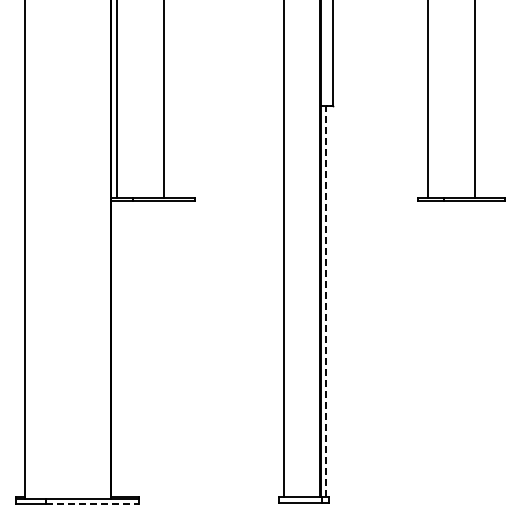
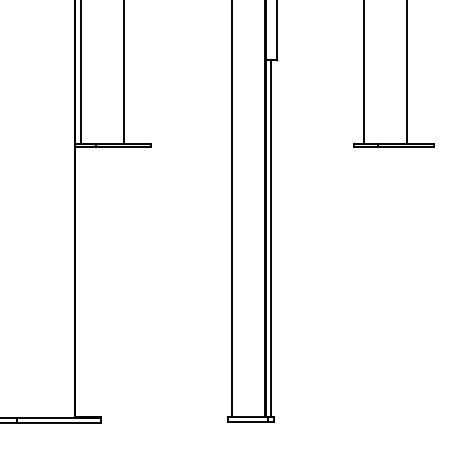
line: (326, 301) -> (271, 238), dashed -> solid
line: (93, 504) -> (59, 423), dashed -> solid

